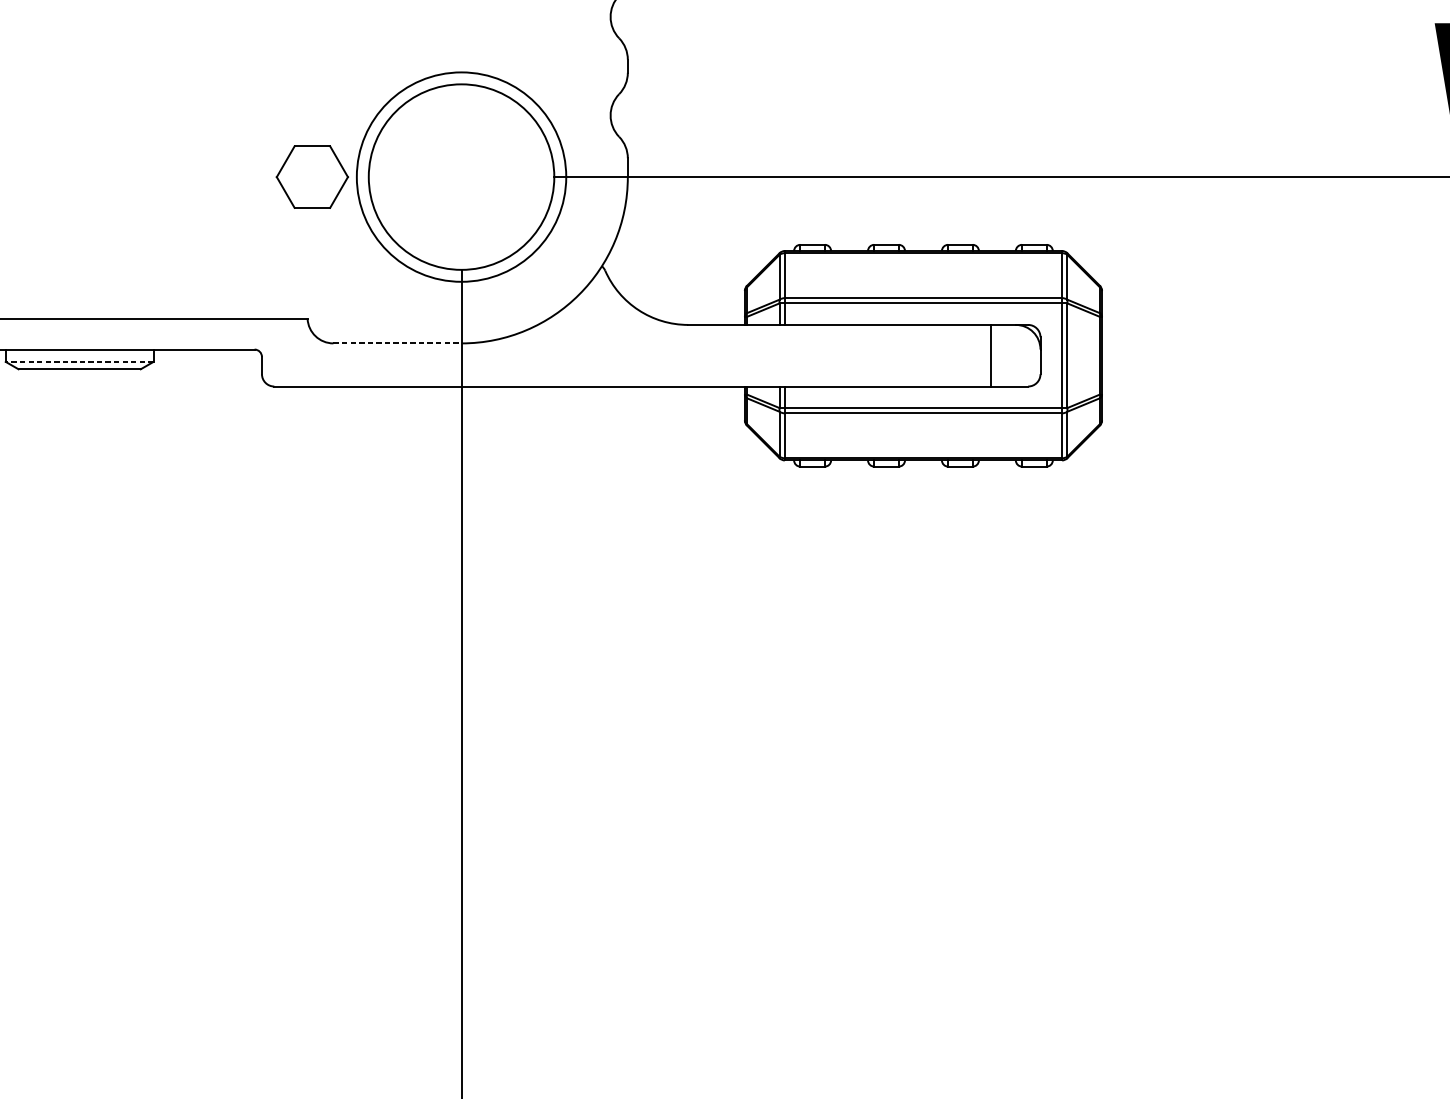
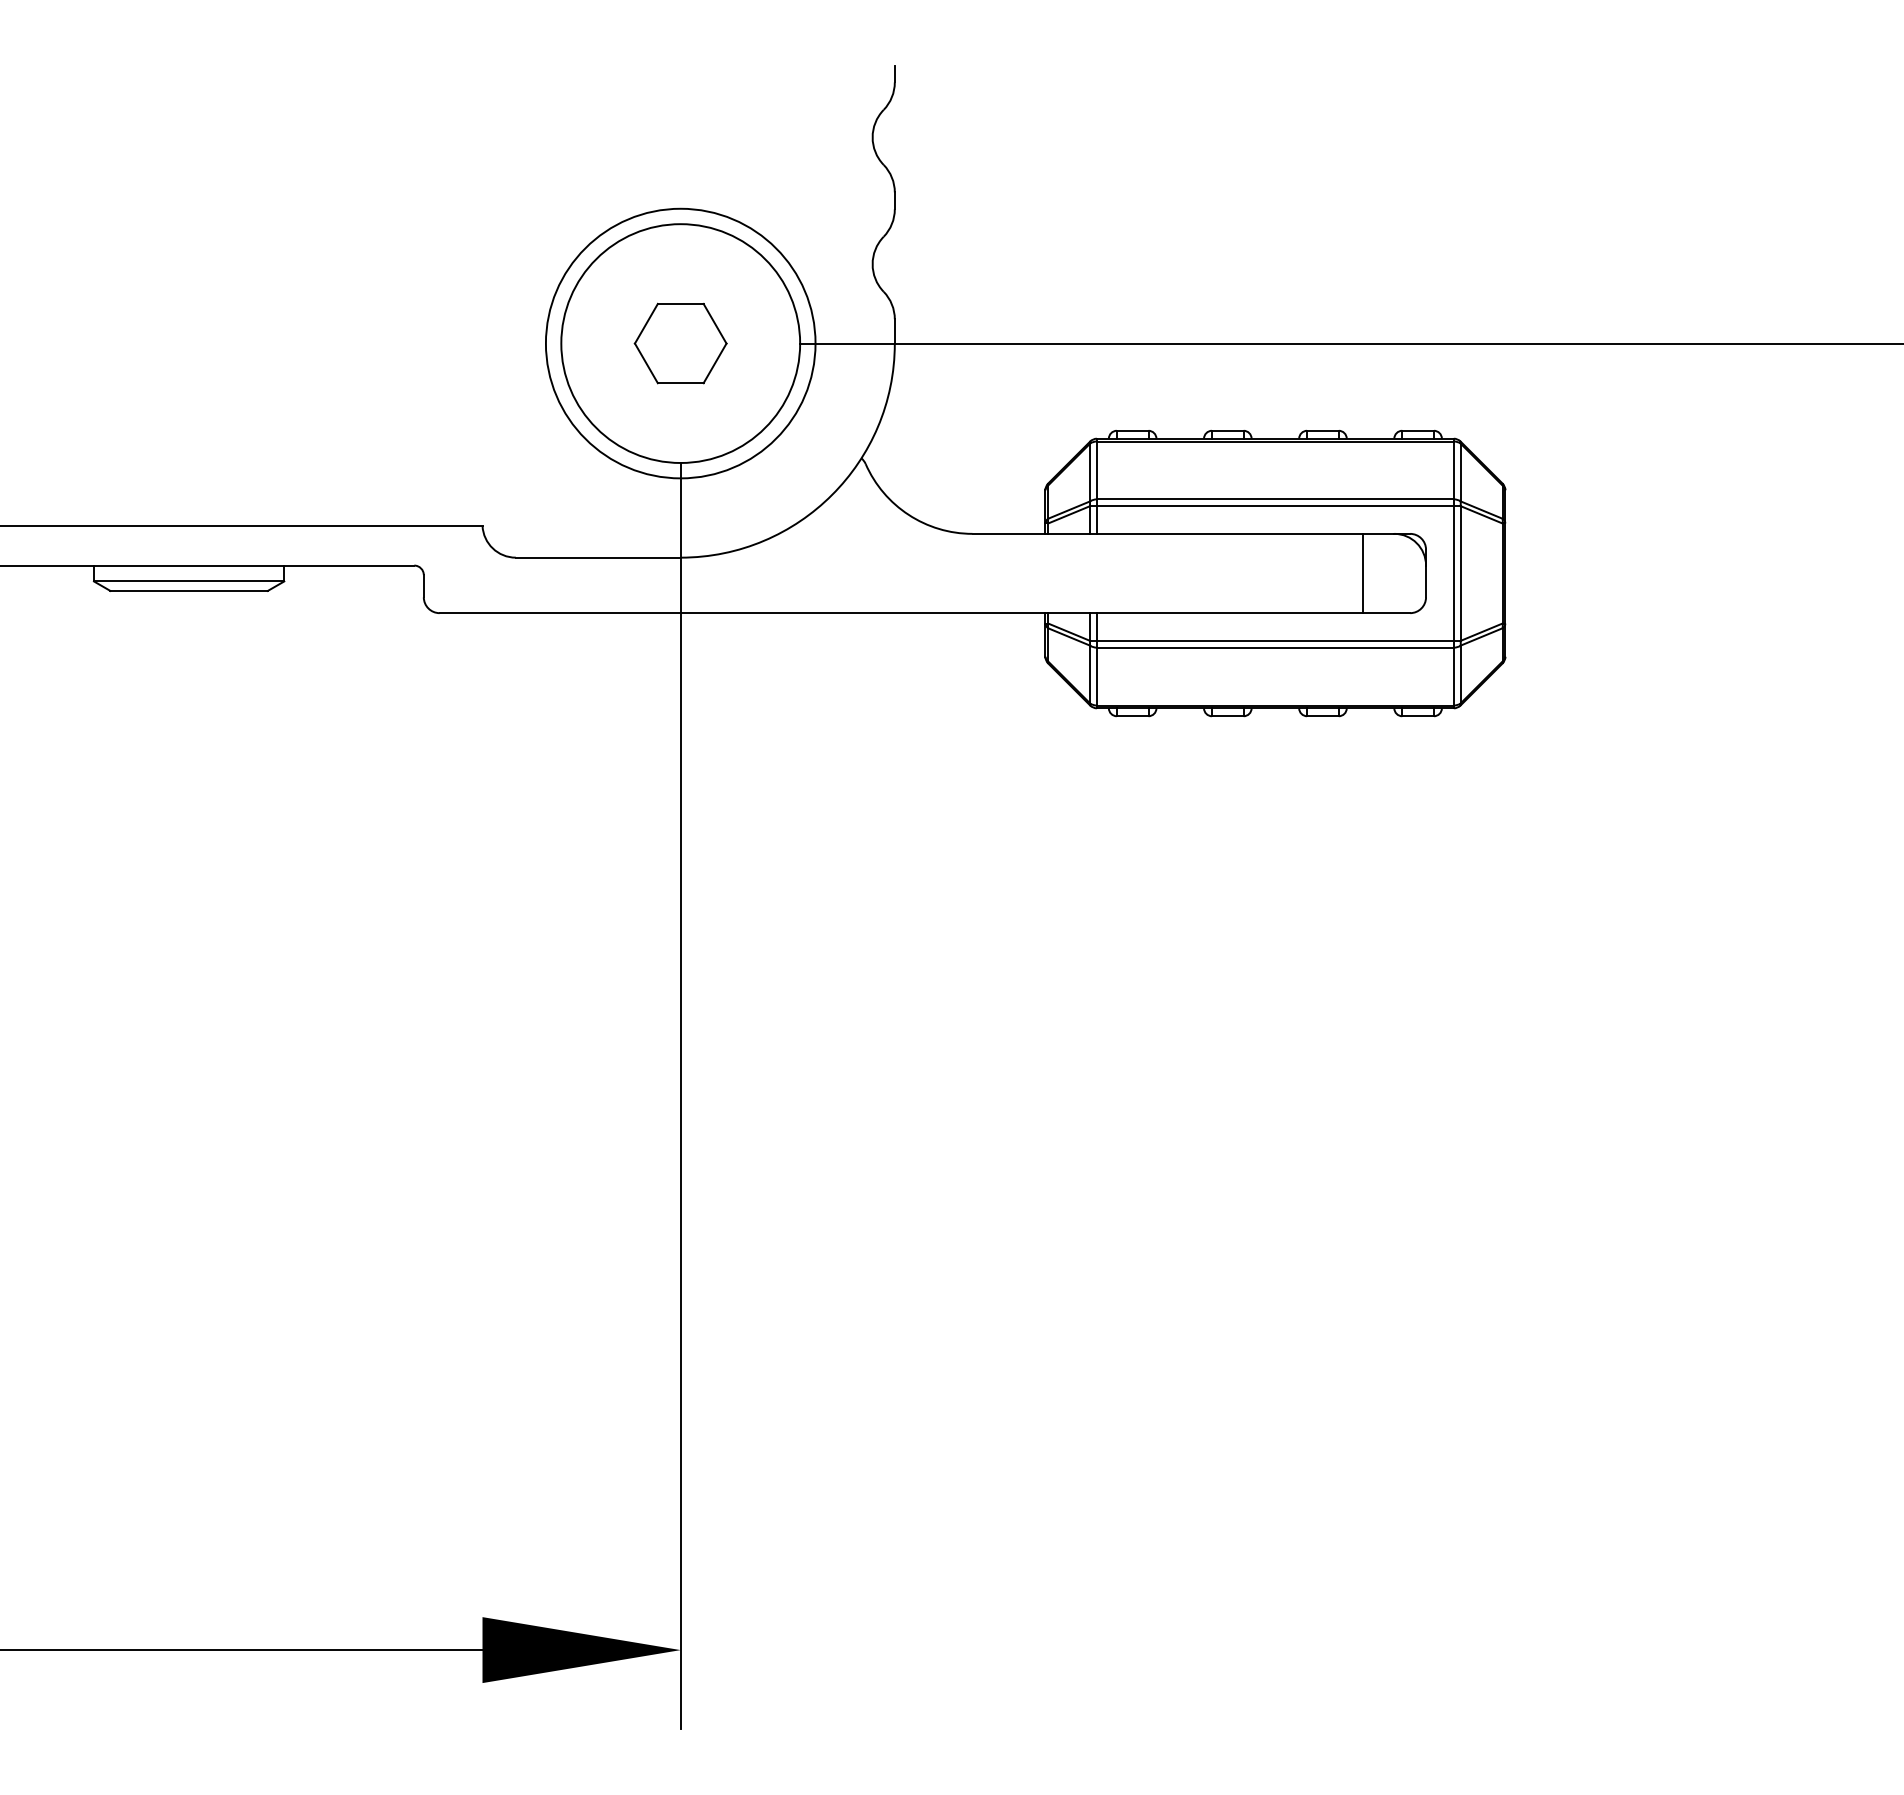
part: (312, 177) -> (680, 343), moved
line: (397, 343) -> (598, 557), dashed -> solid
line: (79, 361) -> (188, 581), dashed -> solid

